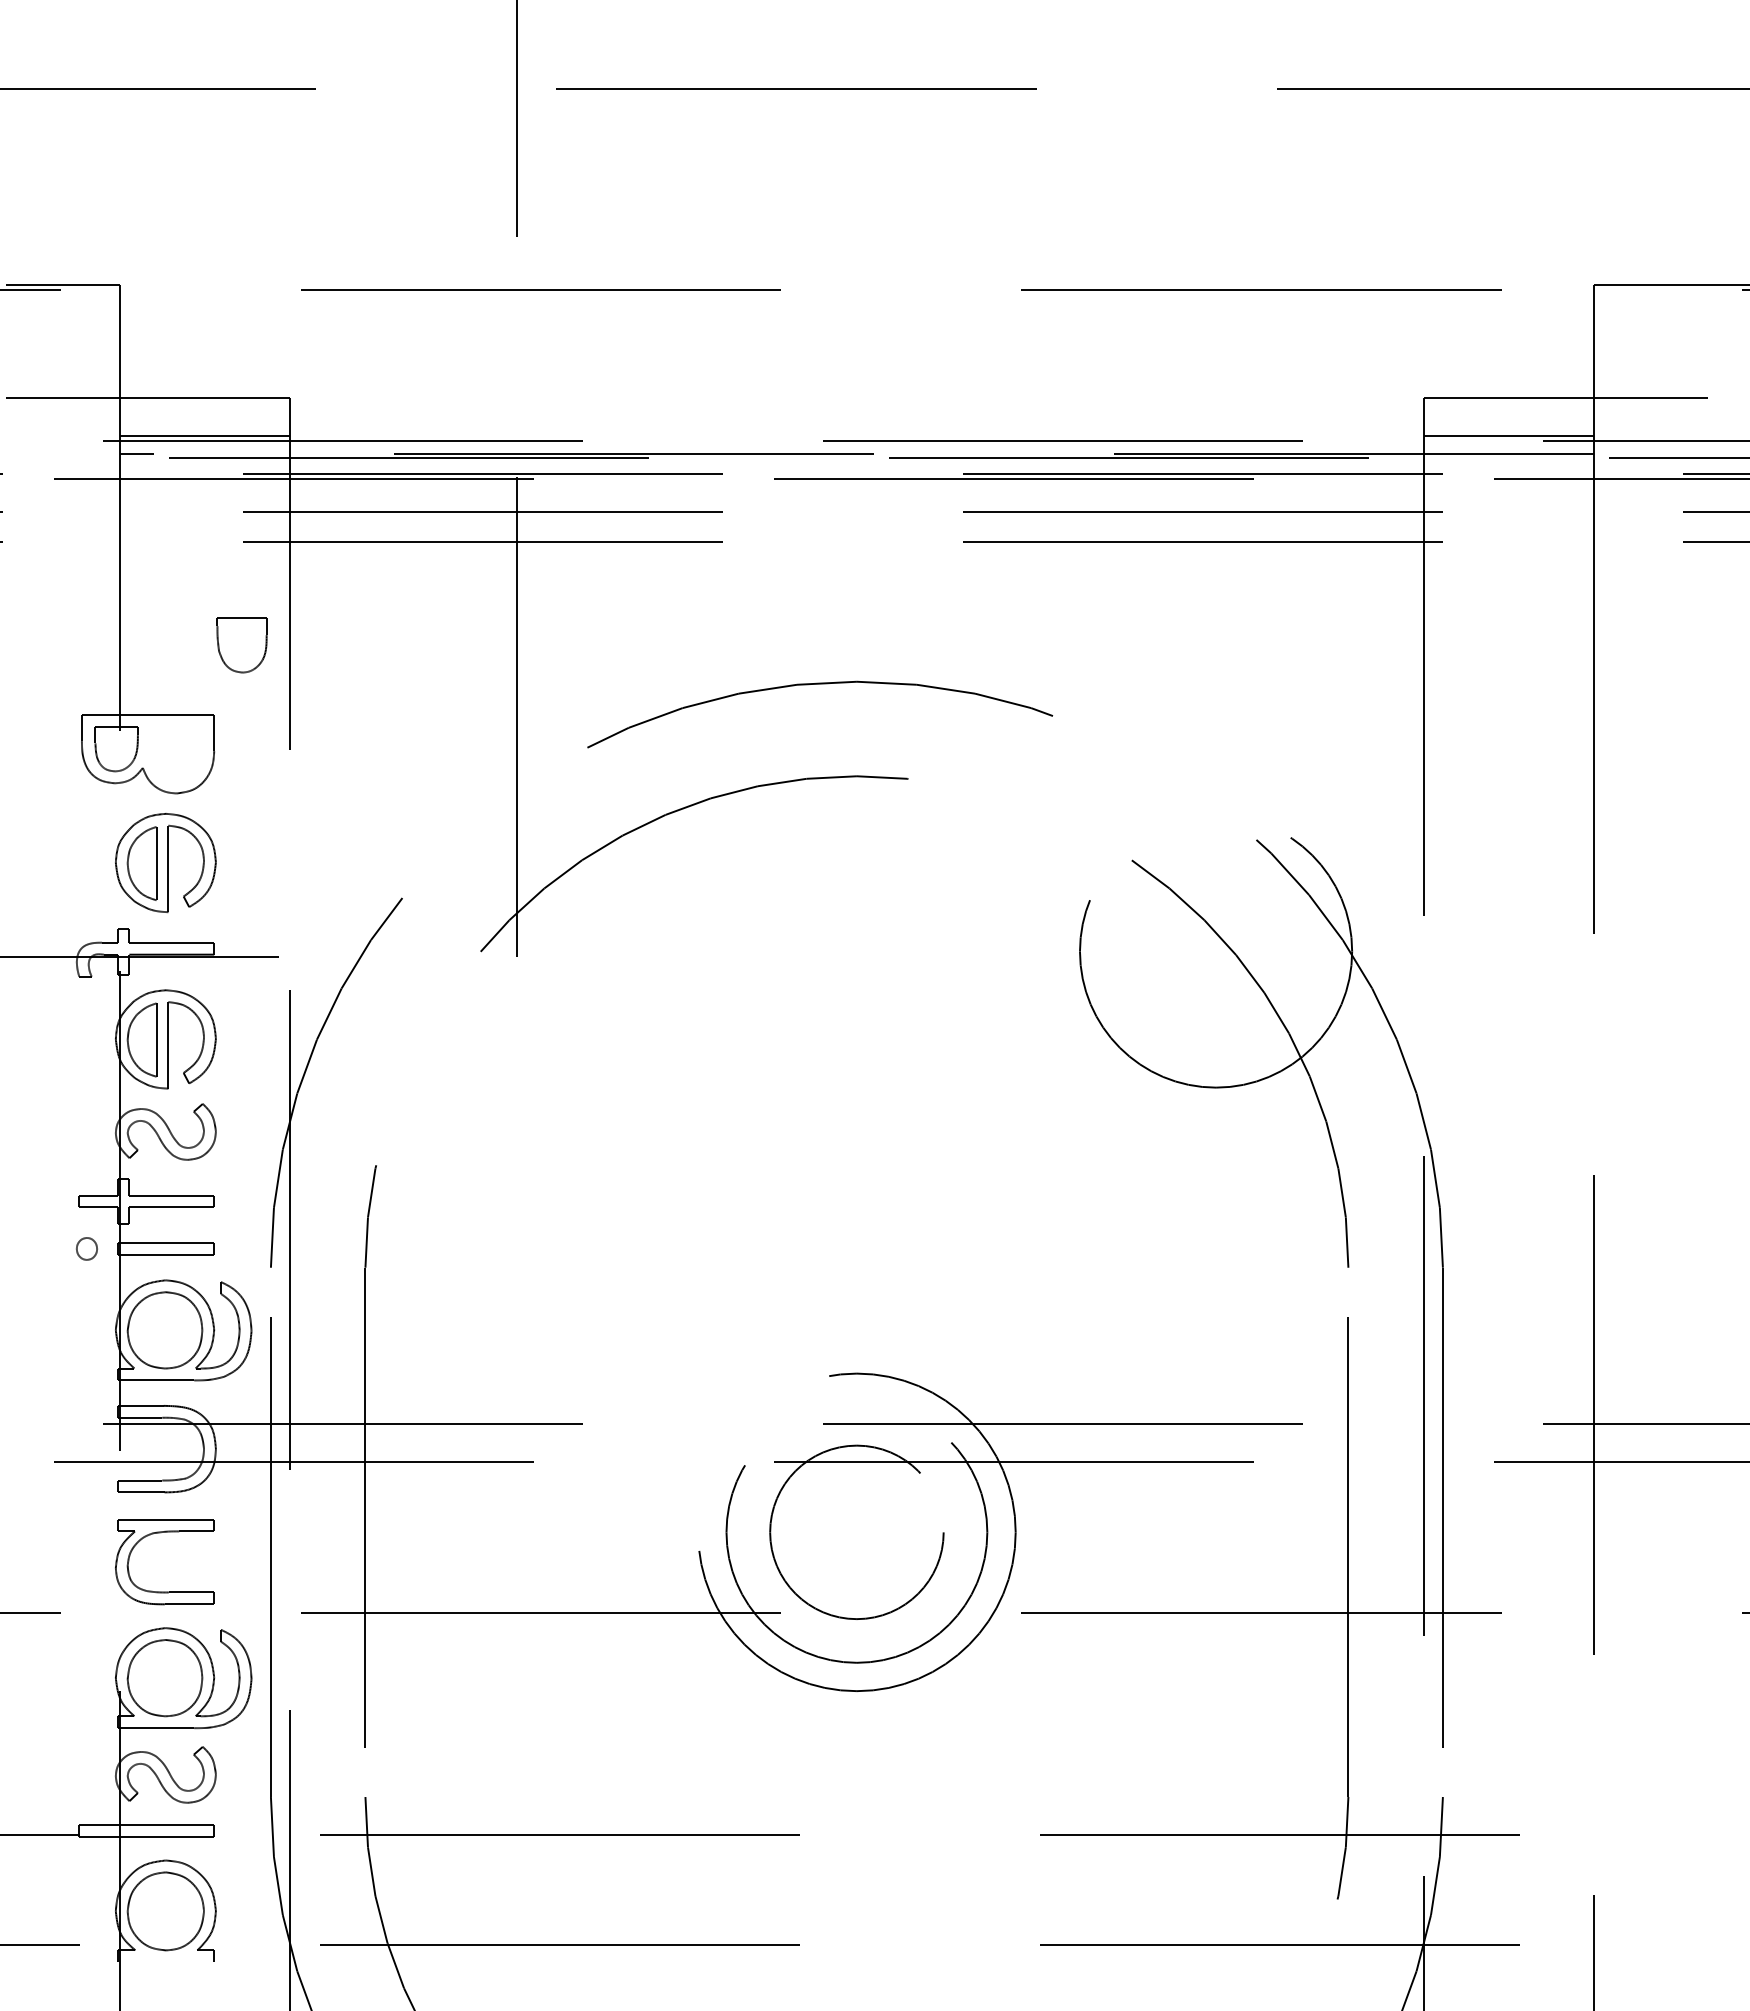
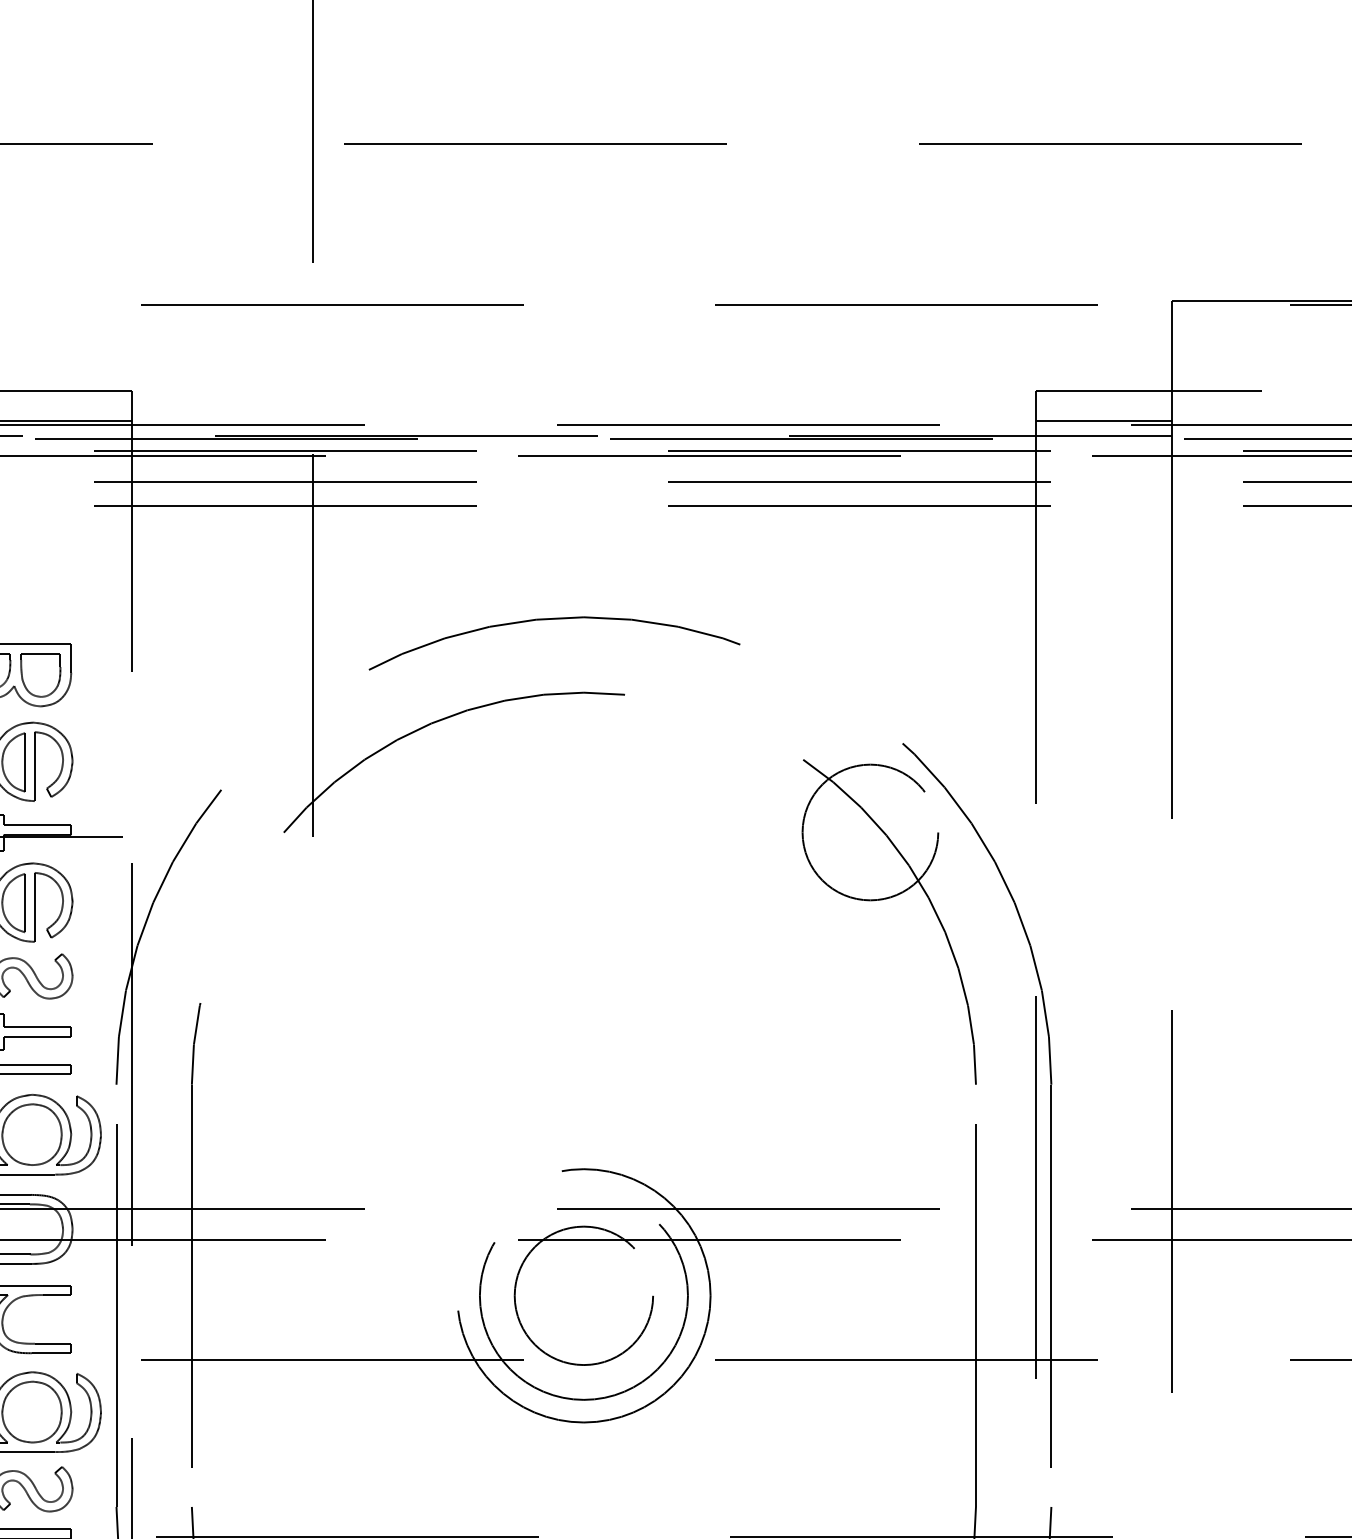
part: (241, 645) -> (40, 675), moved
circle: (1216, 951) -> (870, 832), size x0.62

